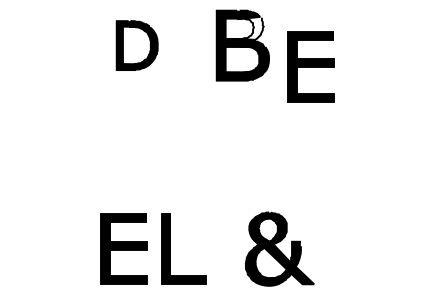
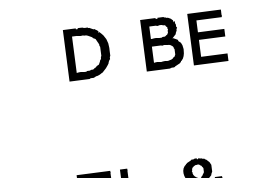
fill: (244, 27) -> (162, 30), added
part: (137, 45) -> (88, 52), size x1.43
part: (310, 66) -> (207, 37), moved

